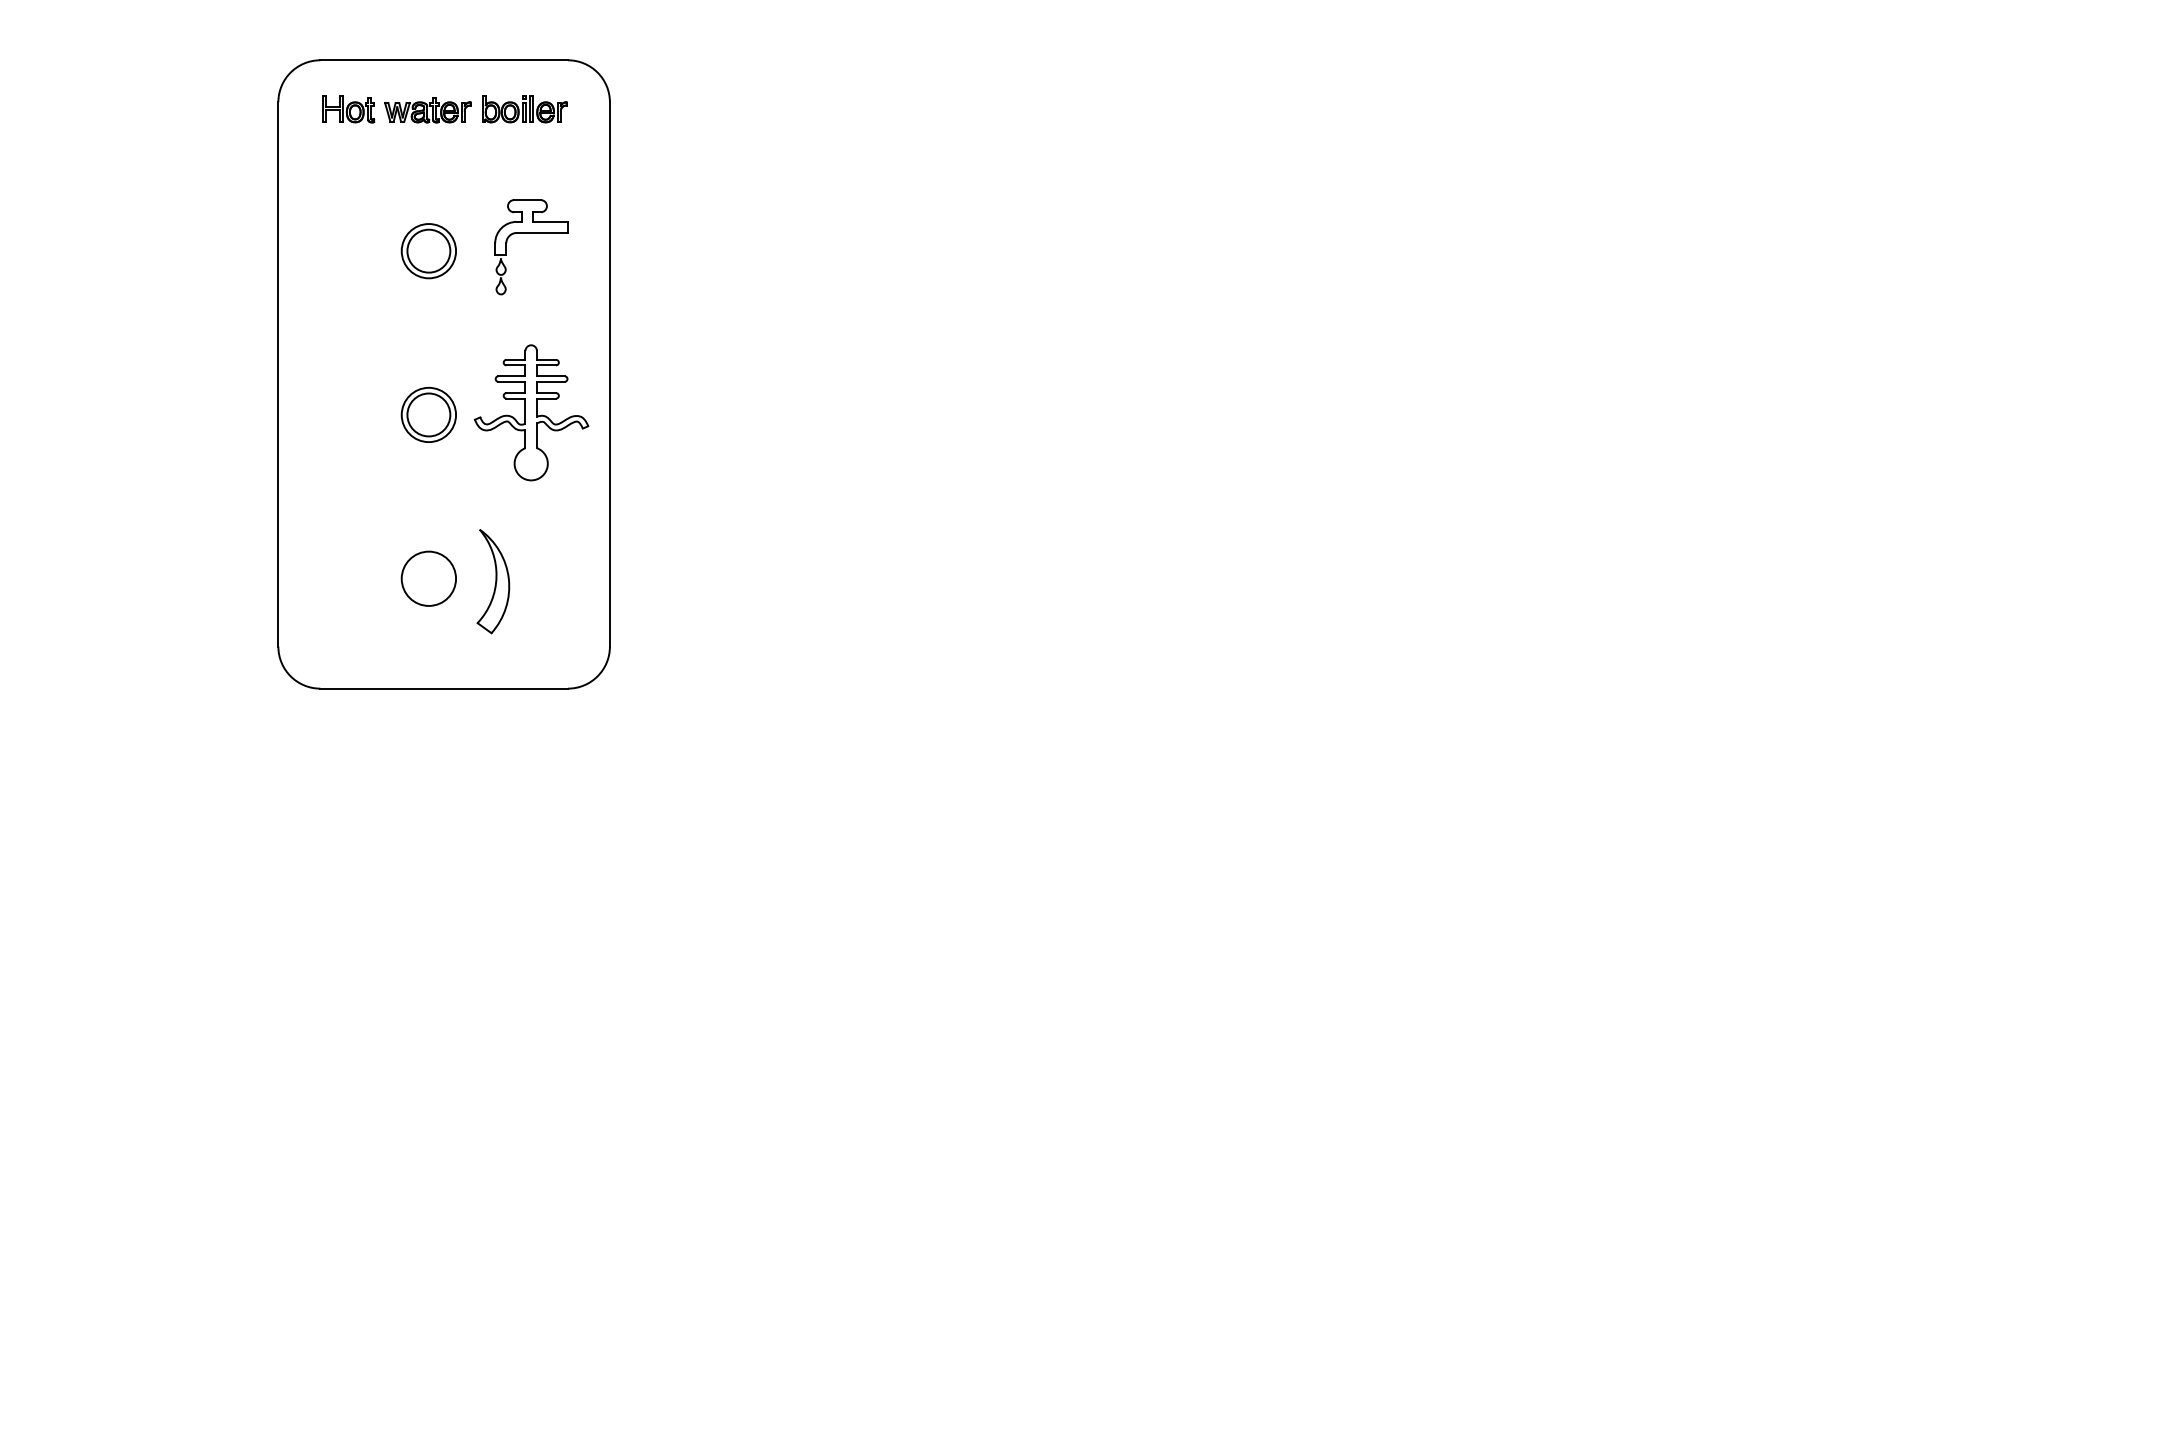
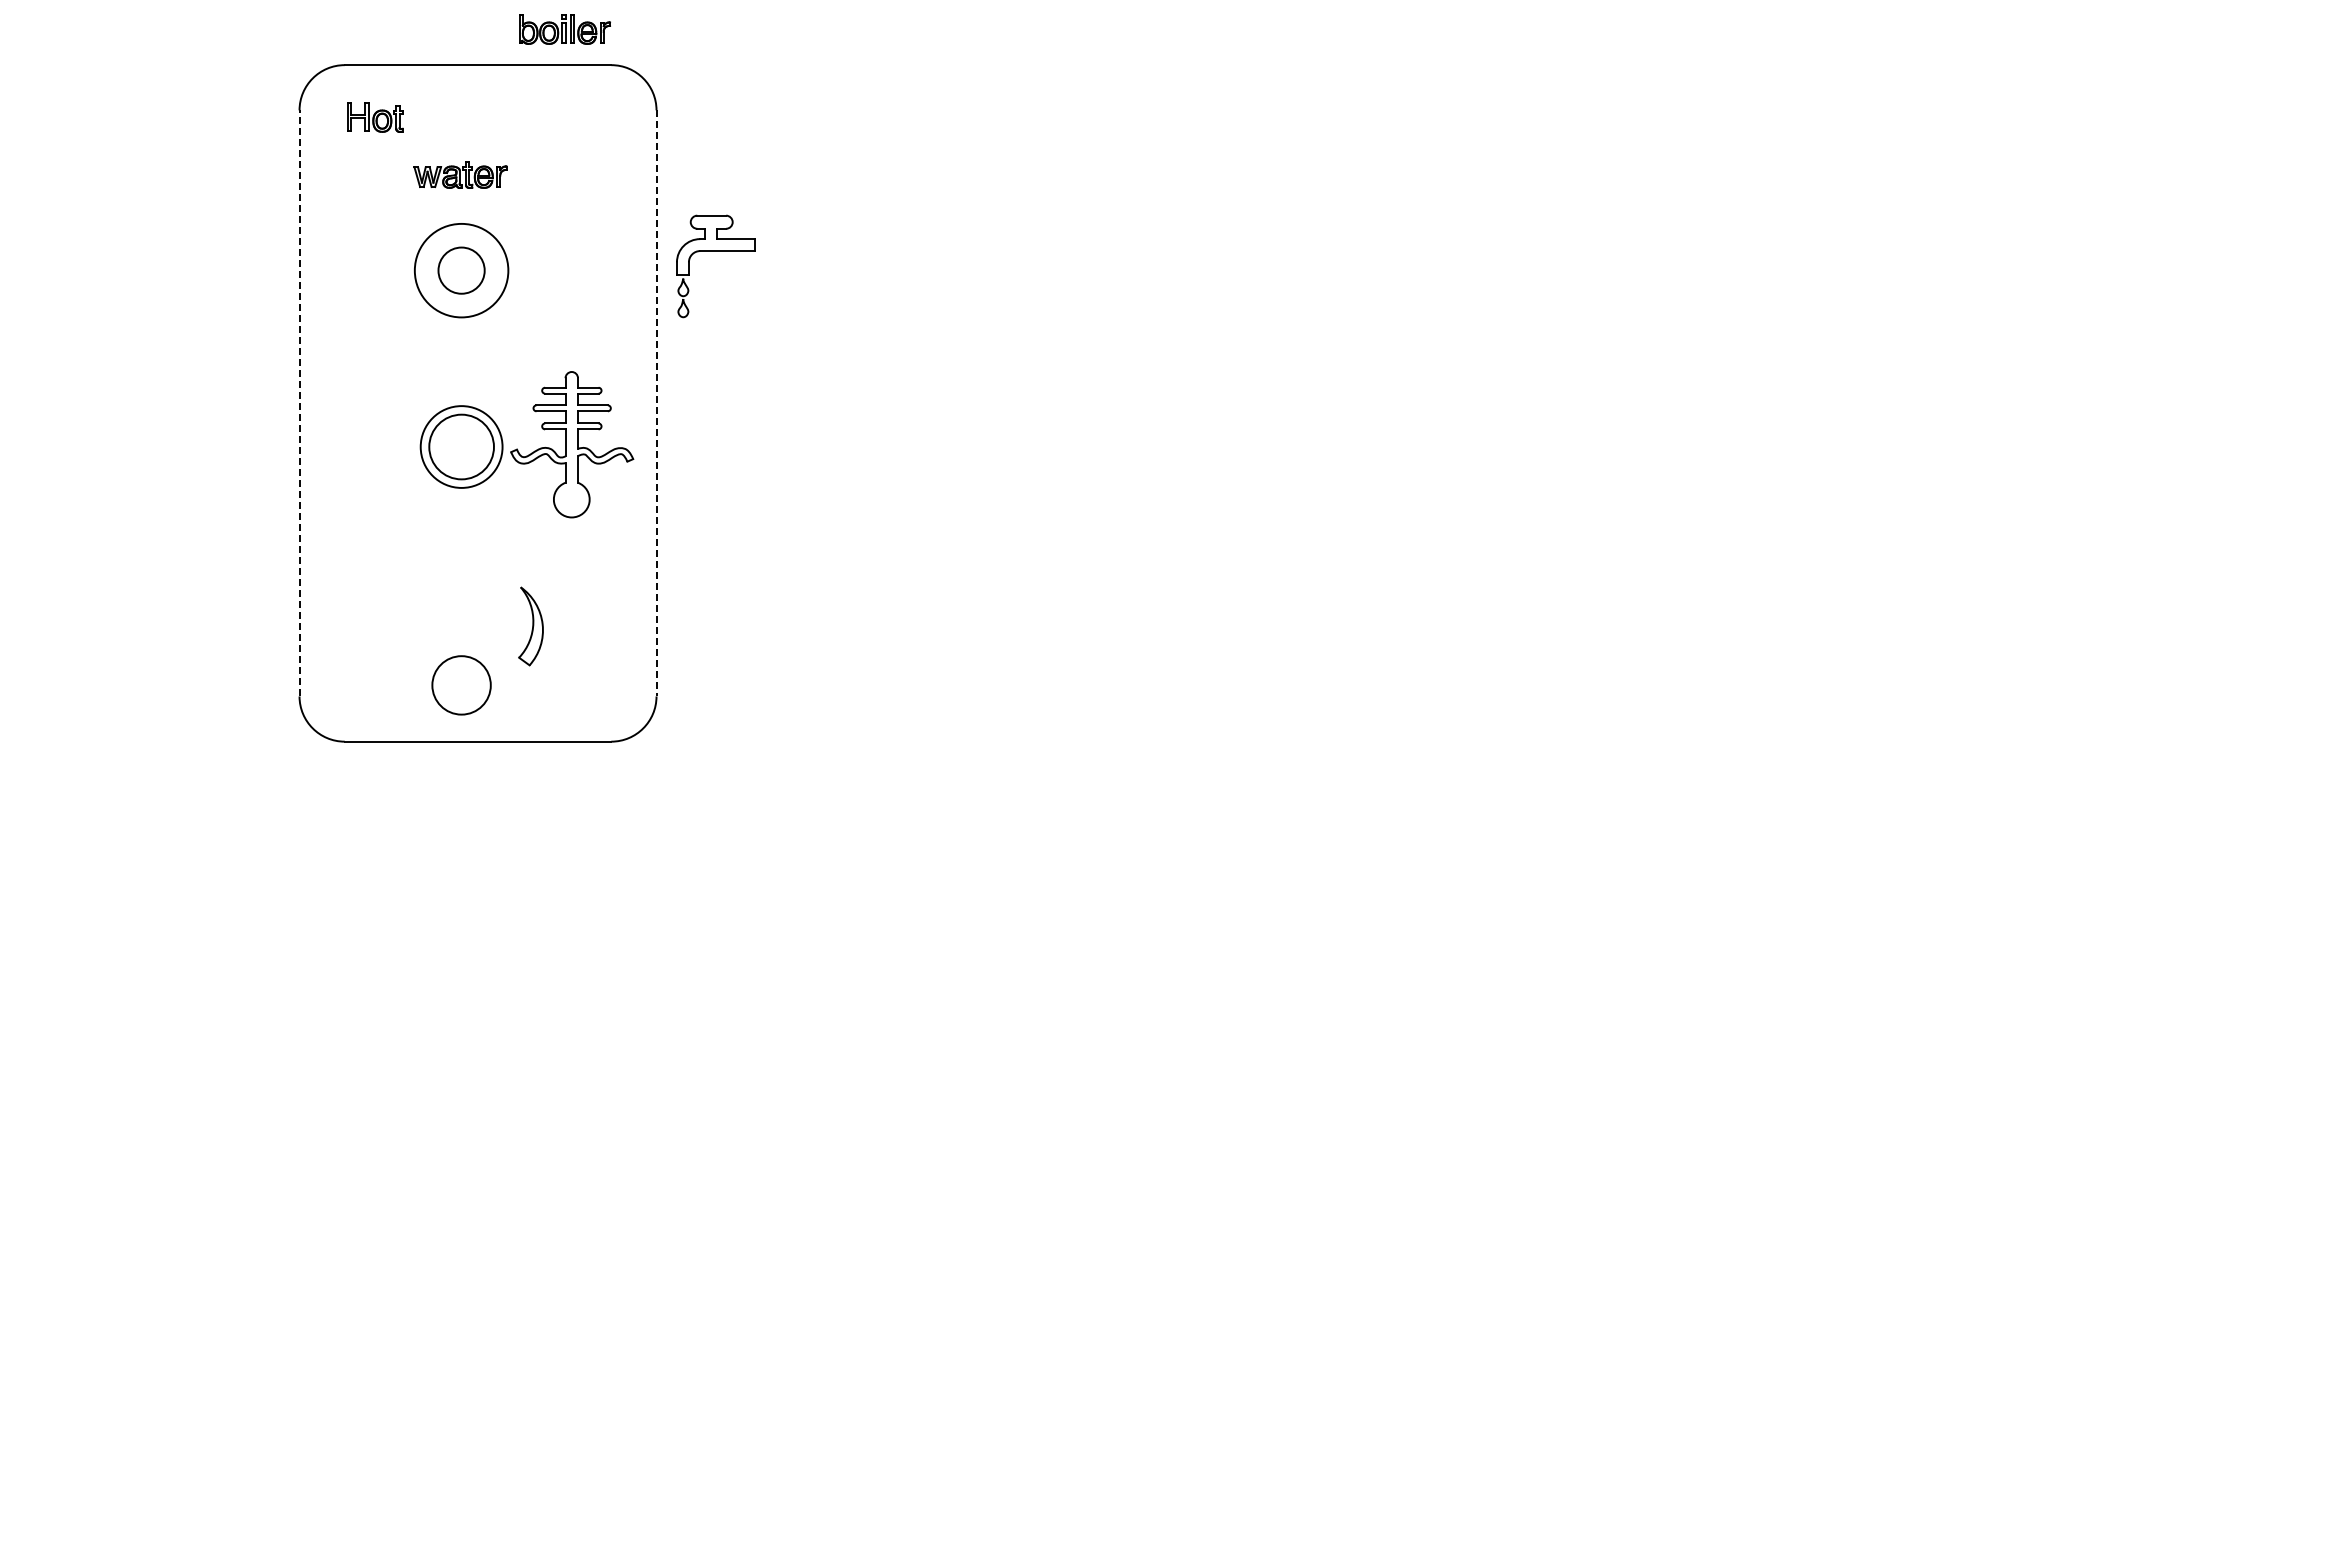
part: (524, 108) -> (564, 29), moved
part: (427, 109) -> (460, 174), moved
part: (530, 233) -> (715, 251), moved
circle: (428, 251) -> (461, 270), size x1.6
line: (278, 373) -> (299, 402), solid -> dashed
line: (609, 374) -> (656, 403), solid -> dashed
part: (428, 414) -> (461, 446), size x1.4
circle: (428, 578) -> (461, 685), moved
part: (492, 581) -> (530, 626), size x0.7

